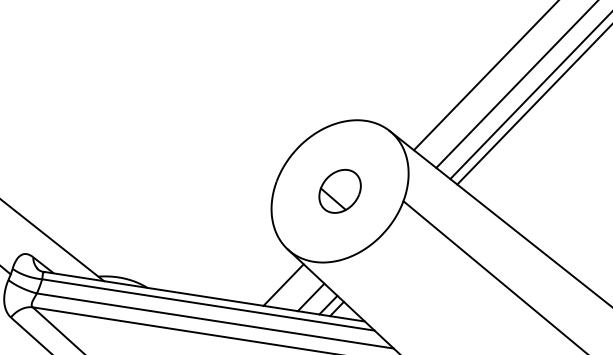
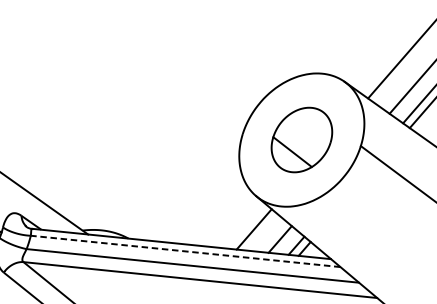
part: (339, 191) -> (301, 140), size x1.6
line: (207, 304) -> (184, 251), solid -> dashed

